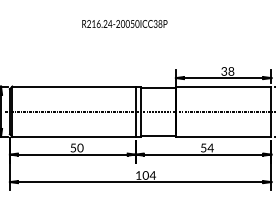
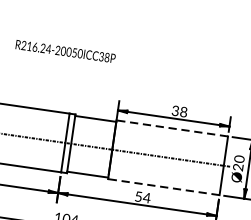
text: (124, 23) -> (65, 51), moved
line: (223, 86) -> (172, 128), solid -> dashed
line: (223, 136) -> (163, 186), solid -> dashed

